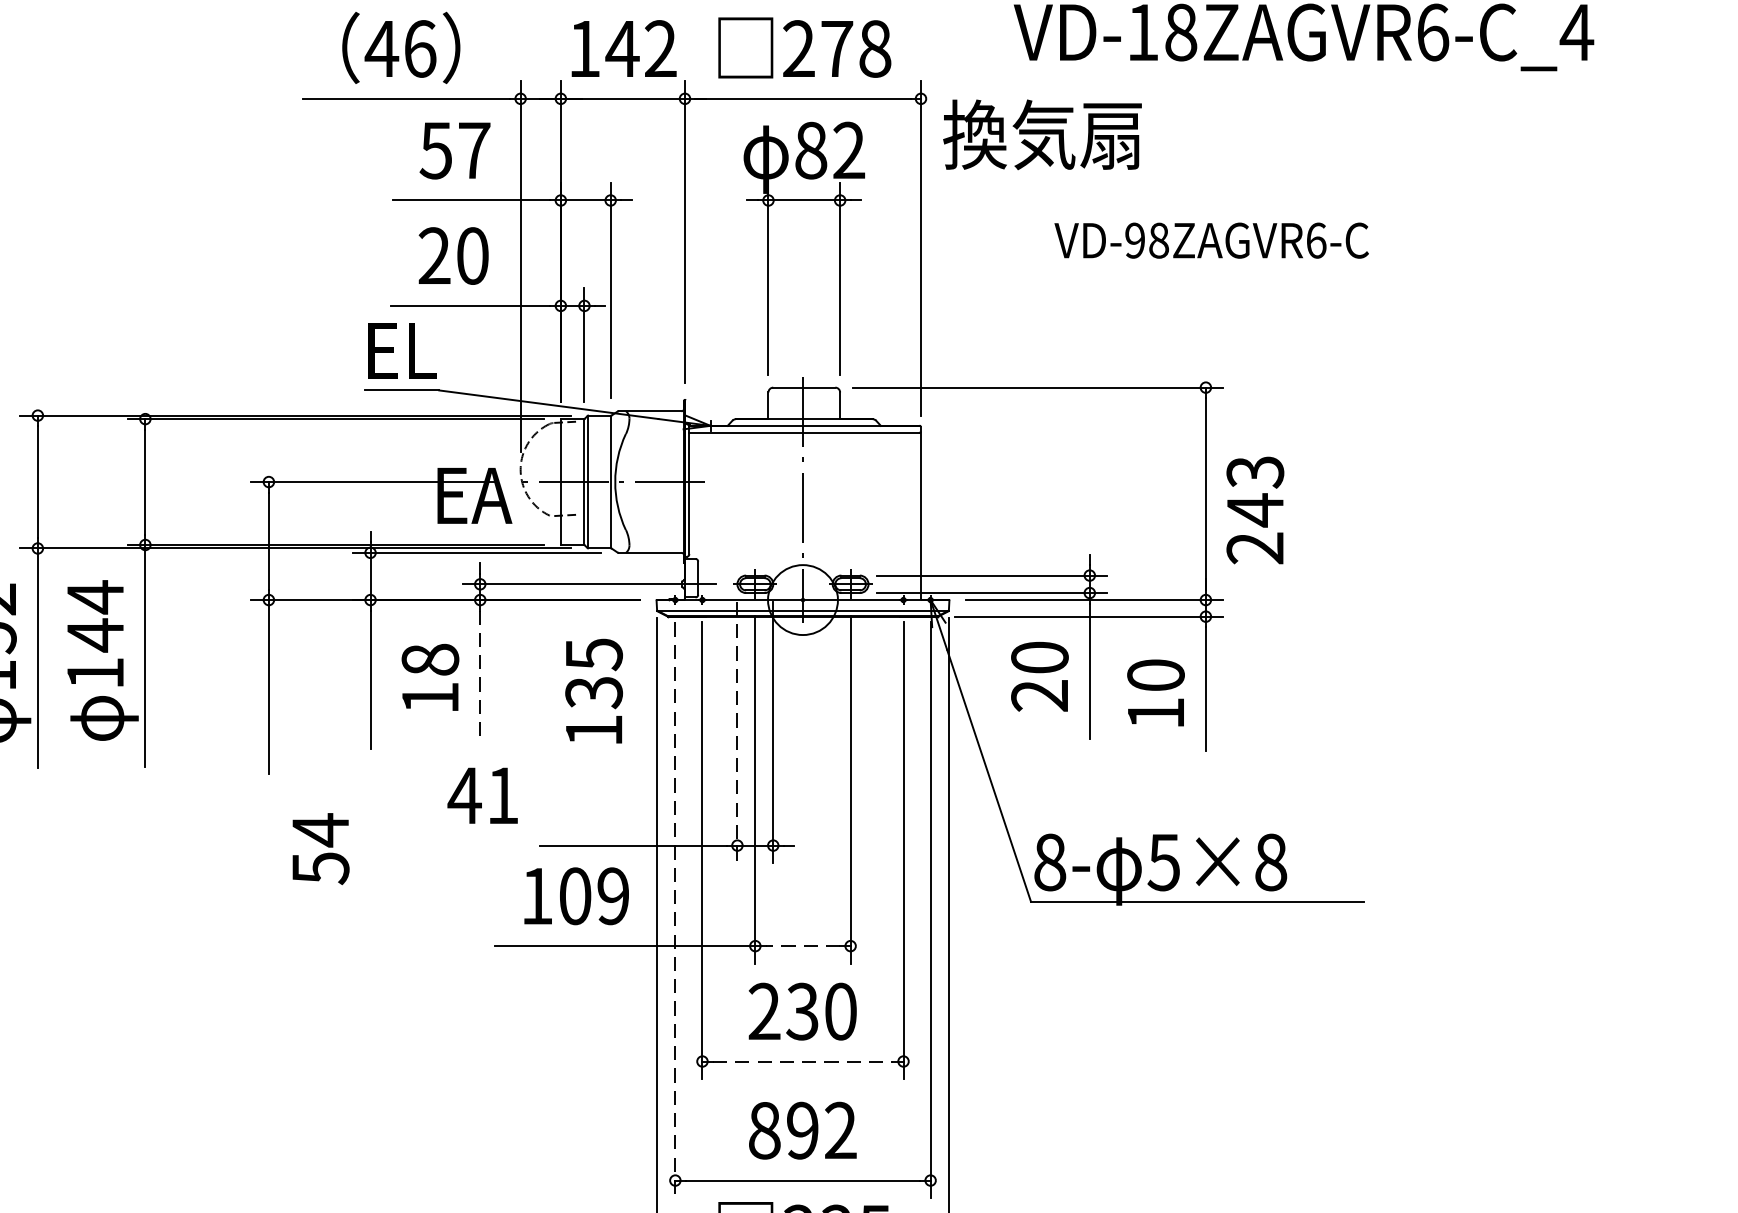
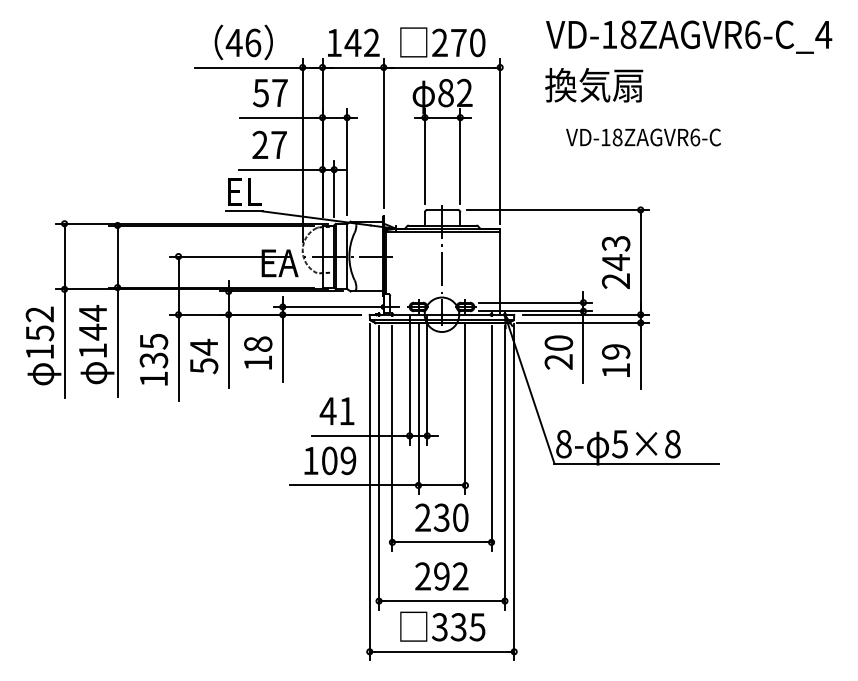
text: (874, 48) -> (477, 42), 278 -> 270
text: (1043, 135) -> (594, 85), moved
text: (1134, 240) -> (605, 137), VD-98ZAGVR6-C -> VD-18ZAGVR6-C
text: (471, 254) -> (278, 144), 20 -> 27
text: (1254, 510) -> (615, 262), moved
line: (479, 674) -> (282, 351), dashed -> solid
text: (1156, 674) -> (616, 351), 10 -> 19
text: (593, 690) -> (153, 359), moved
line: (737, 733) -> (409, 380), dashed -> solid
text: (481, 794) -> (336, 410), moved
text: (321, 848) -> (204, 356), moved
line: (676, 909) -> (379, 467), dashed -> solid
line: (801, 946) -> (441, 485), dashed -> solid
line: (804, 1061) -> (442, 542), dashed -> solid
text: (763, 1130) -> (422, 576), 892 -> 292

